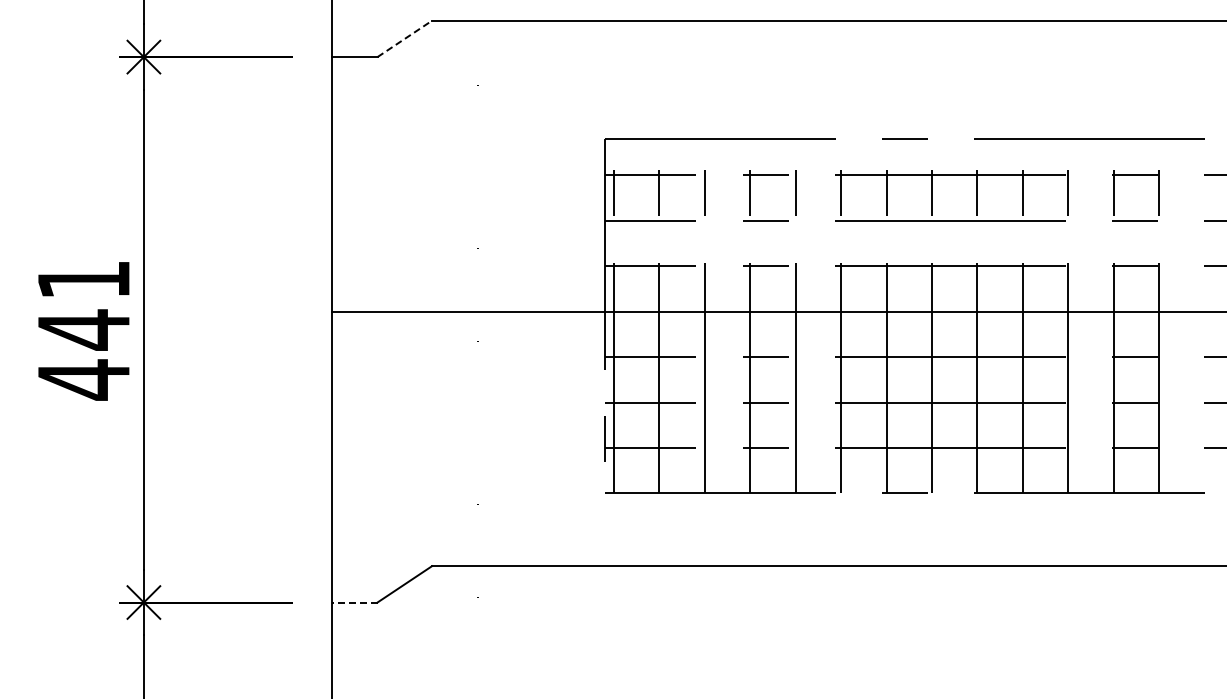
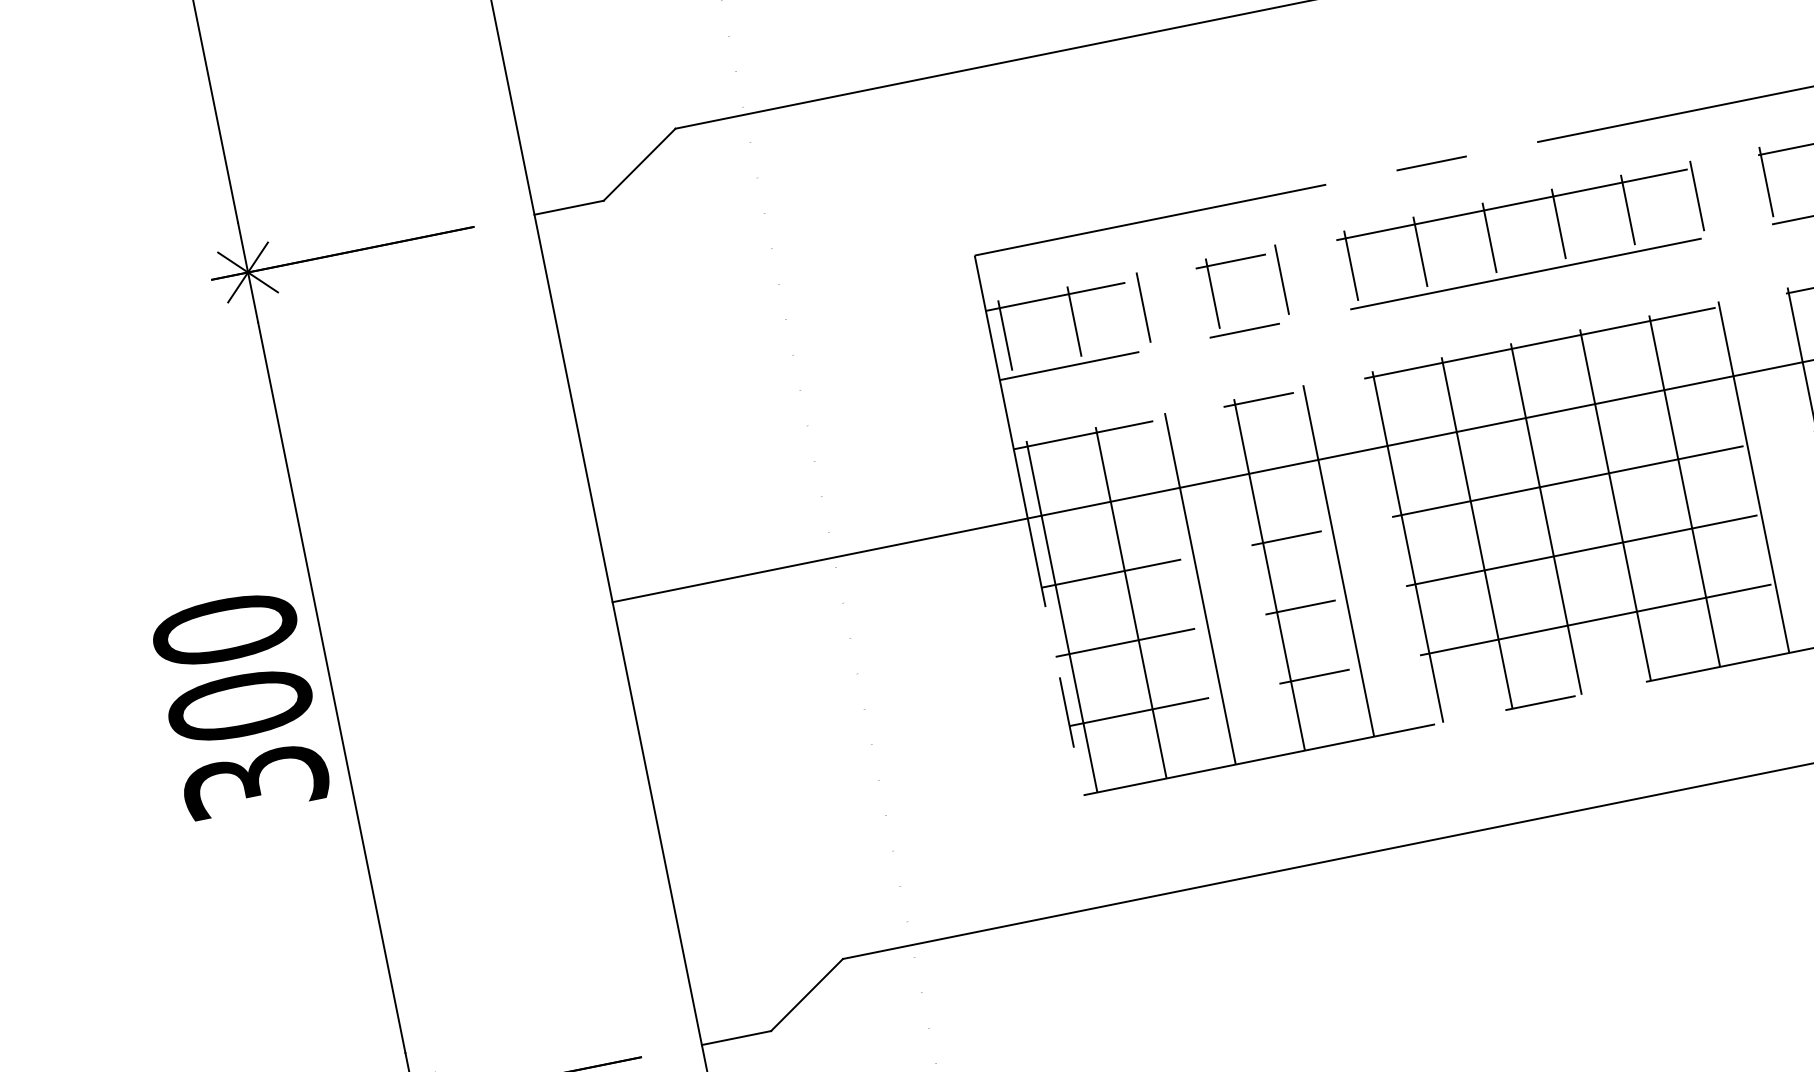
line: (404, 38) -> (639, 164), dashed -> solid
text: (83, 330) -> (240, 707), 441 -> 300
line: (354, 602) -> (736, 1038), dashed -> solid

